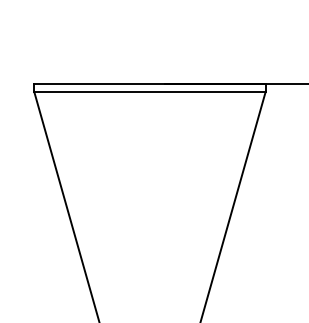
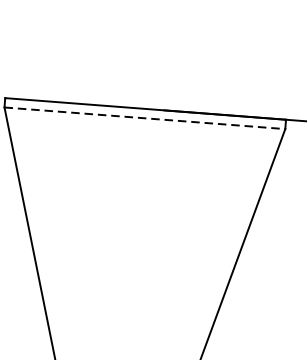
line: (149, 91) -> (144, 118), solid -> dashed

